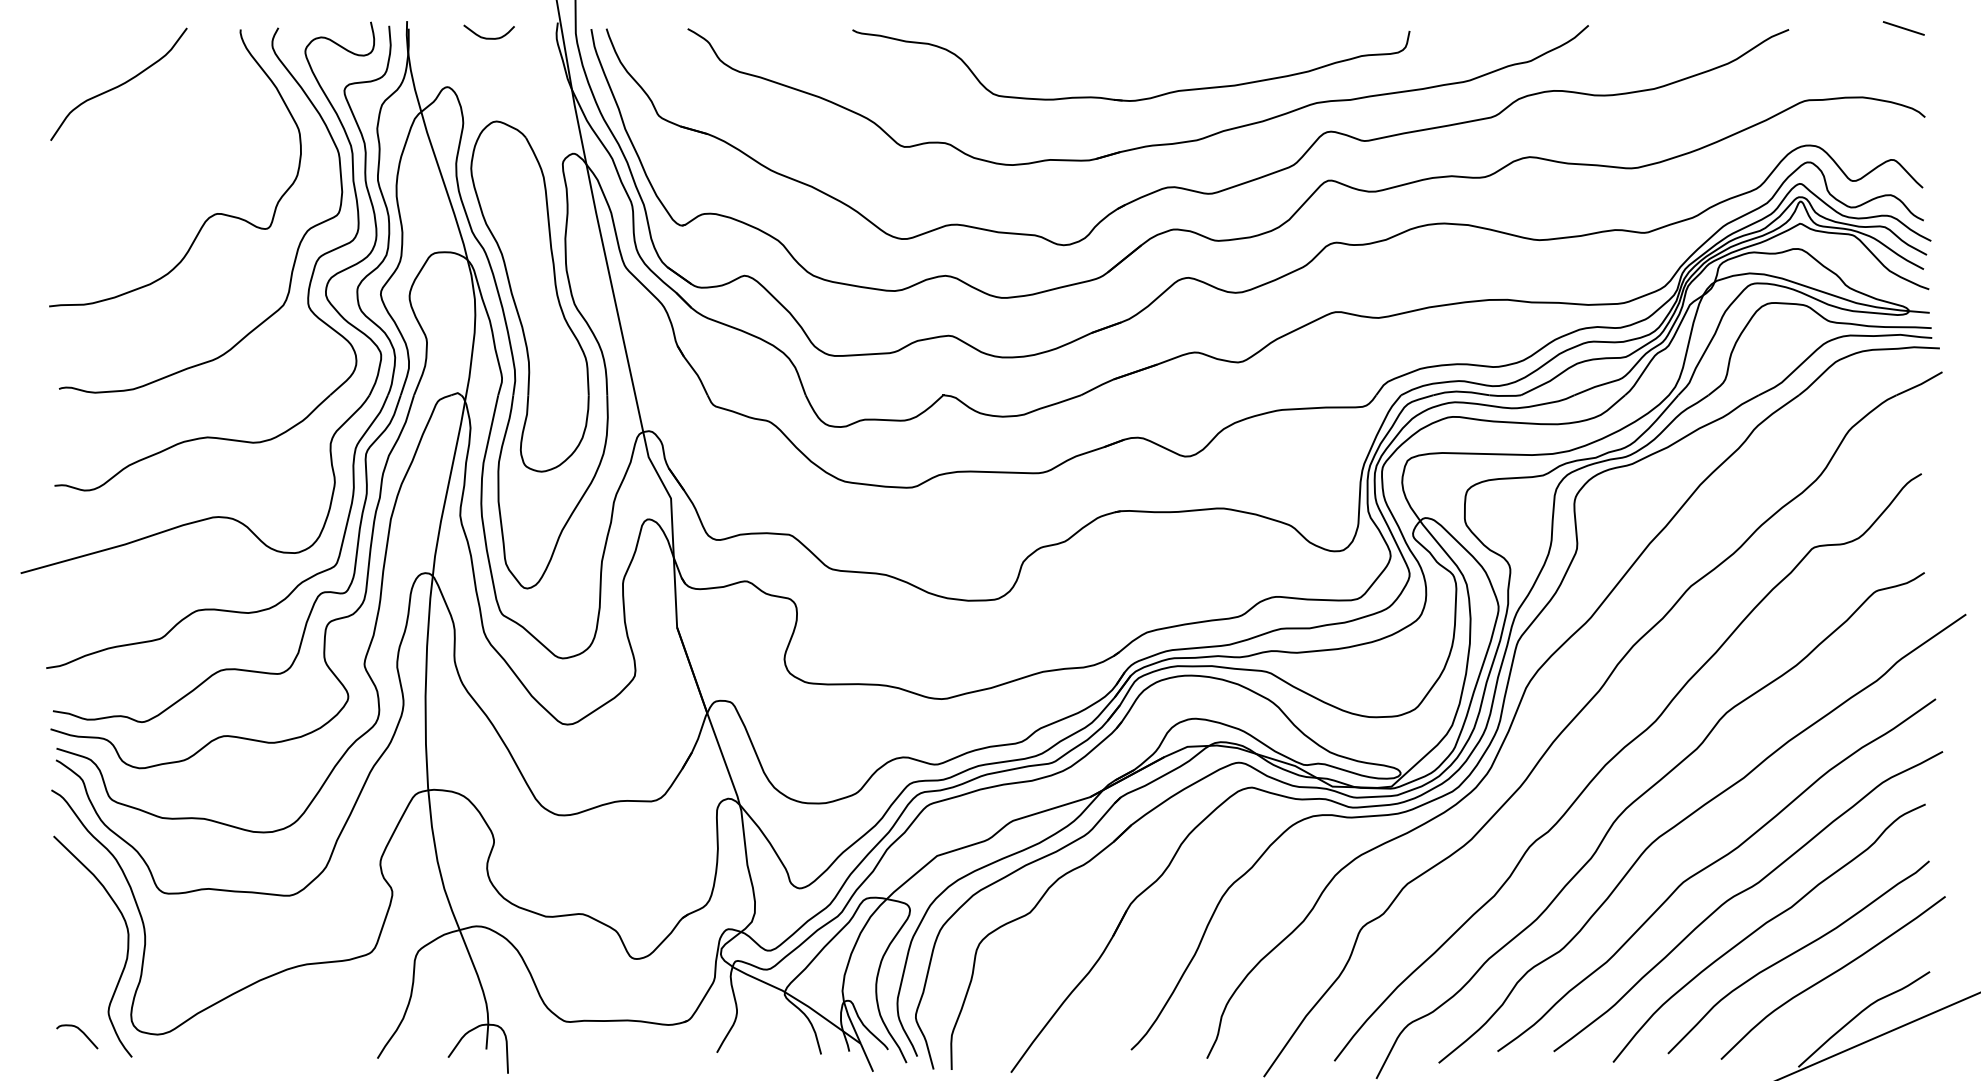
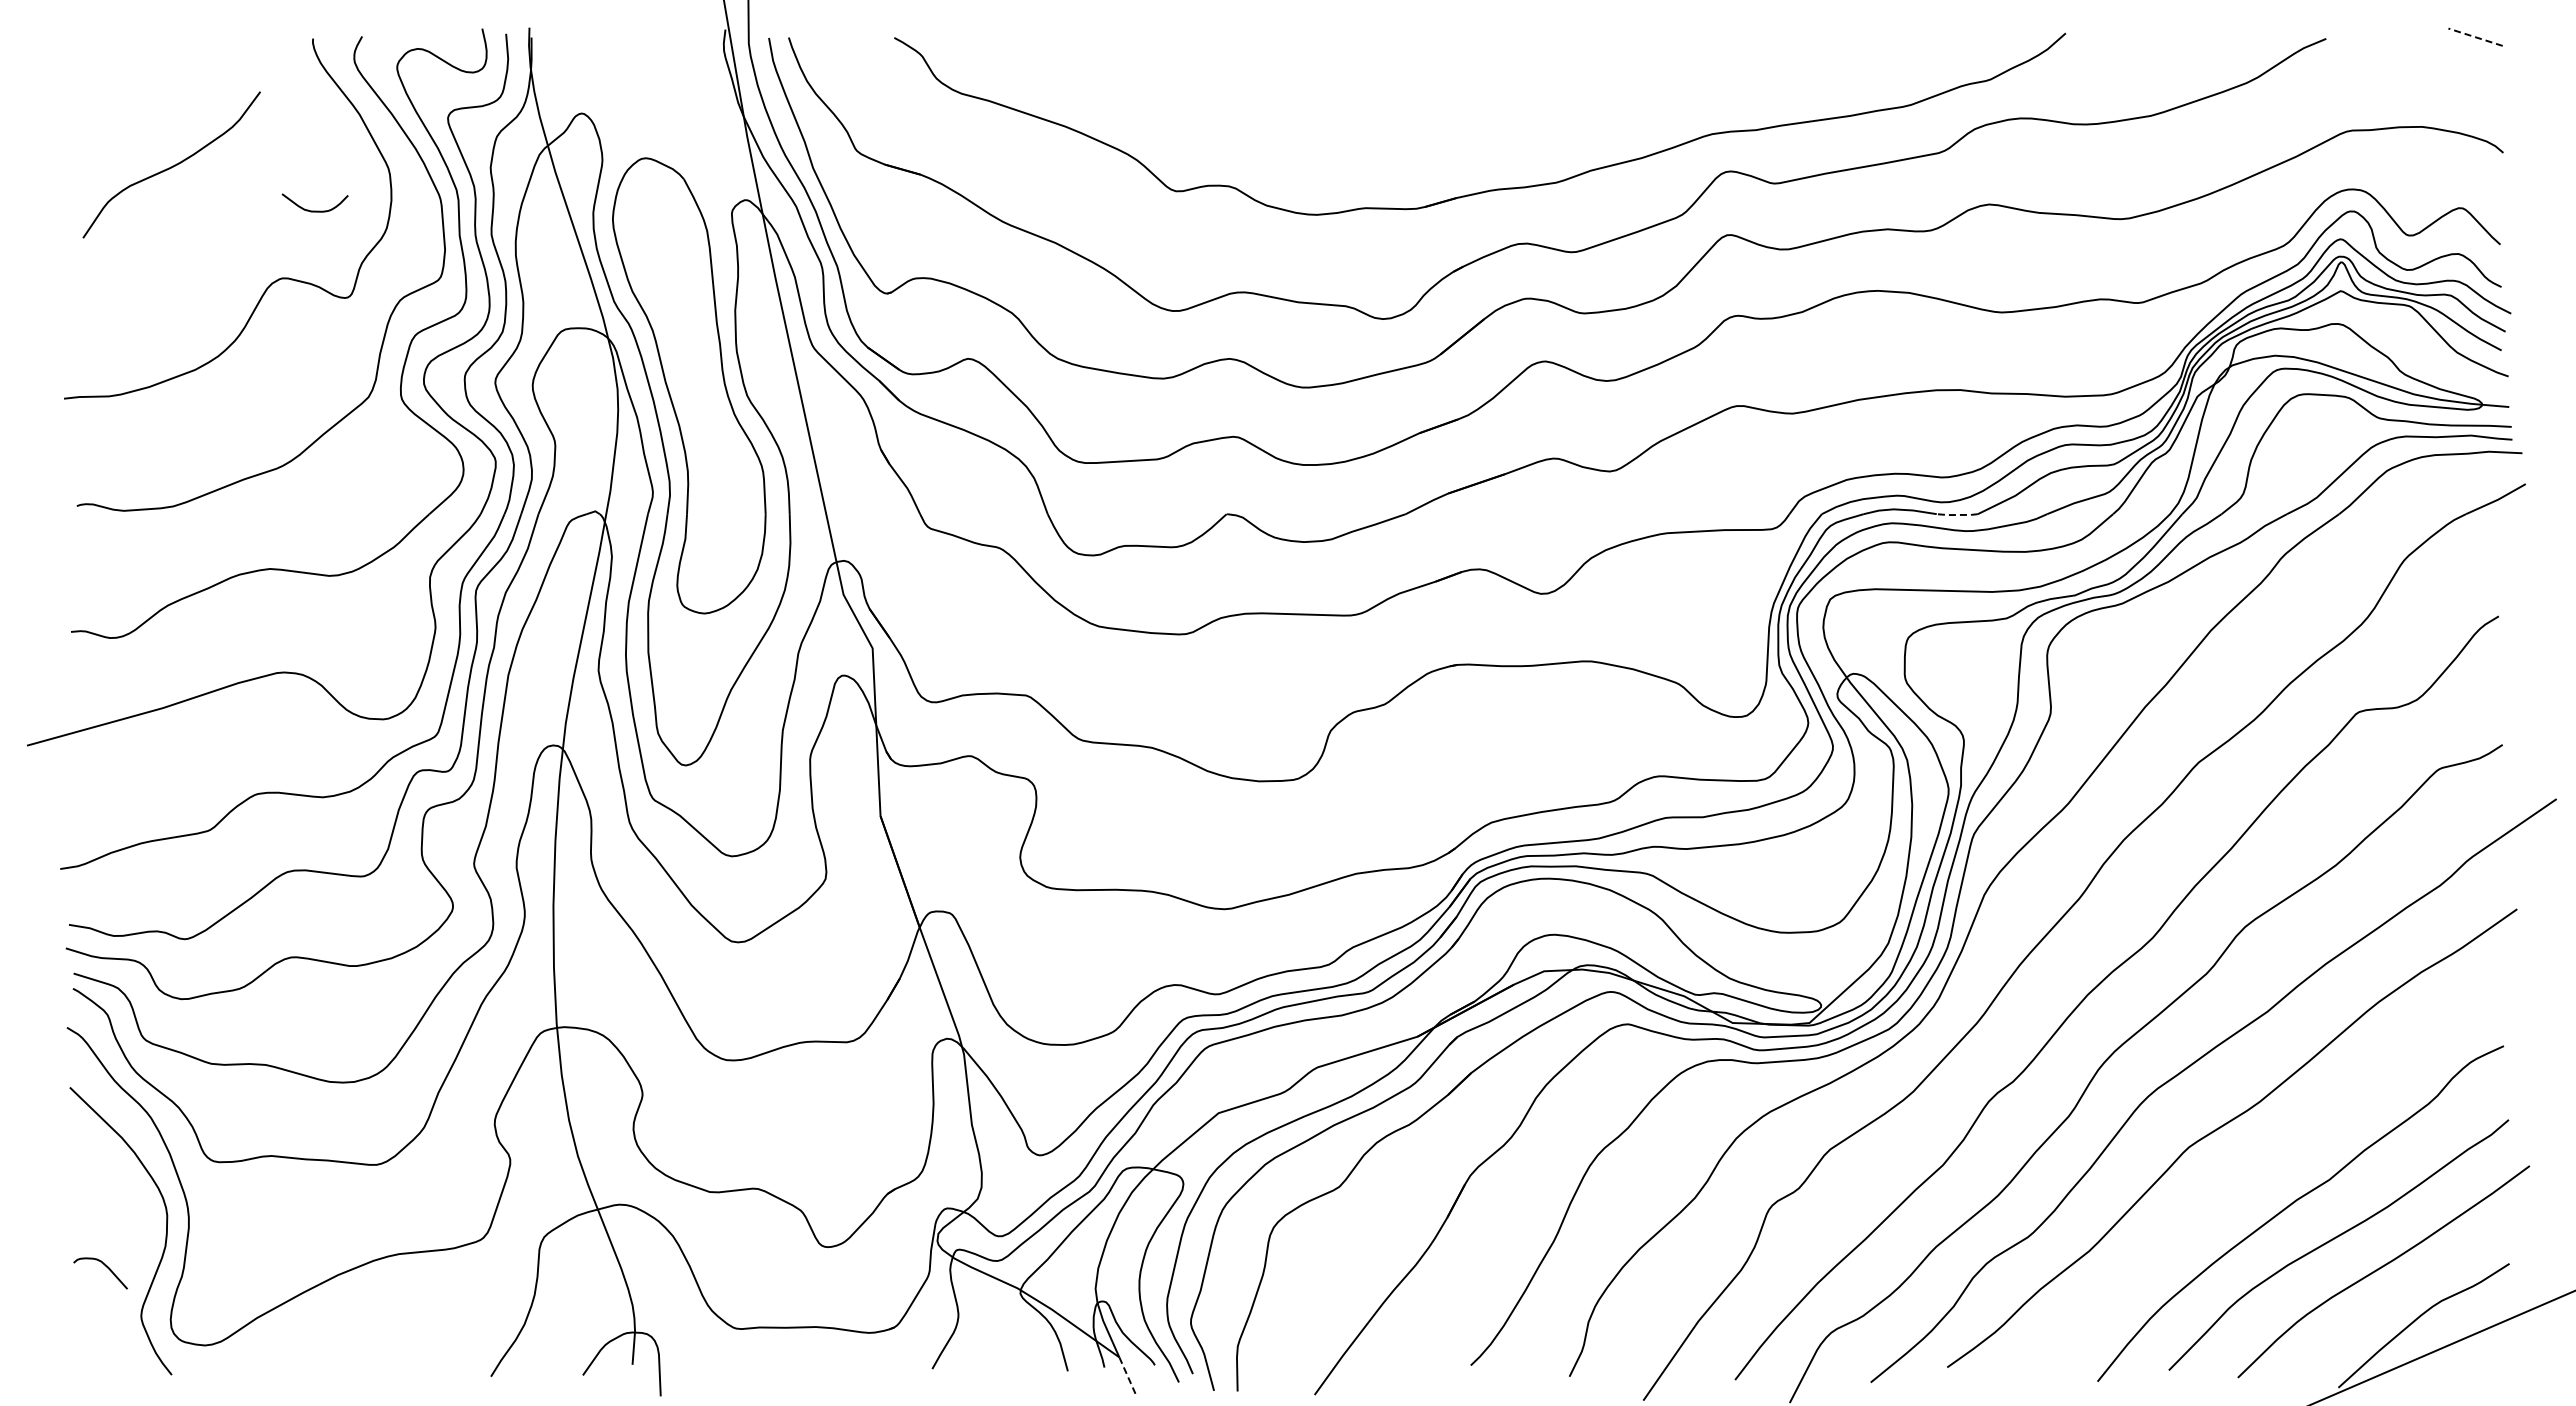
line: (1903, 28) -> (2475, 37), solid -> dashed
curve: (488, 37) -> (314, 210), moved
curve: (119, 84) -> (172, 165), moved
part: (1137, 99) -> (1479, 129), removed
line: (1505, 396) -> (1957, 515), solid -> dashed
curve: (1742, 893) -> (2265, 1161), removed
curve: (81, 1032) -> (106, 1267), moved
line: (867, 1057) -> (1127, 1375), solid -> dashed

